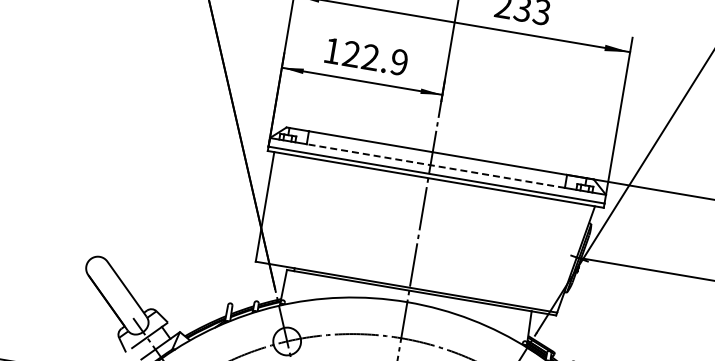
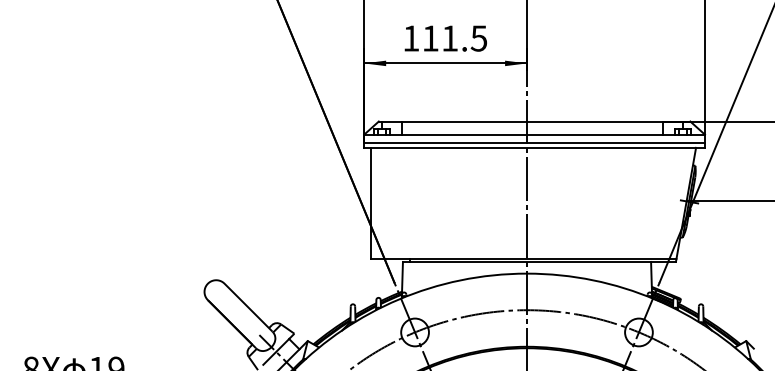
text: (375, 58) -> (454, 38), 122.9 -> 111.5
line: (435, 165) -> (532, 134), dashed -> solid

